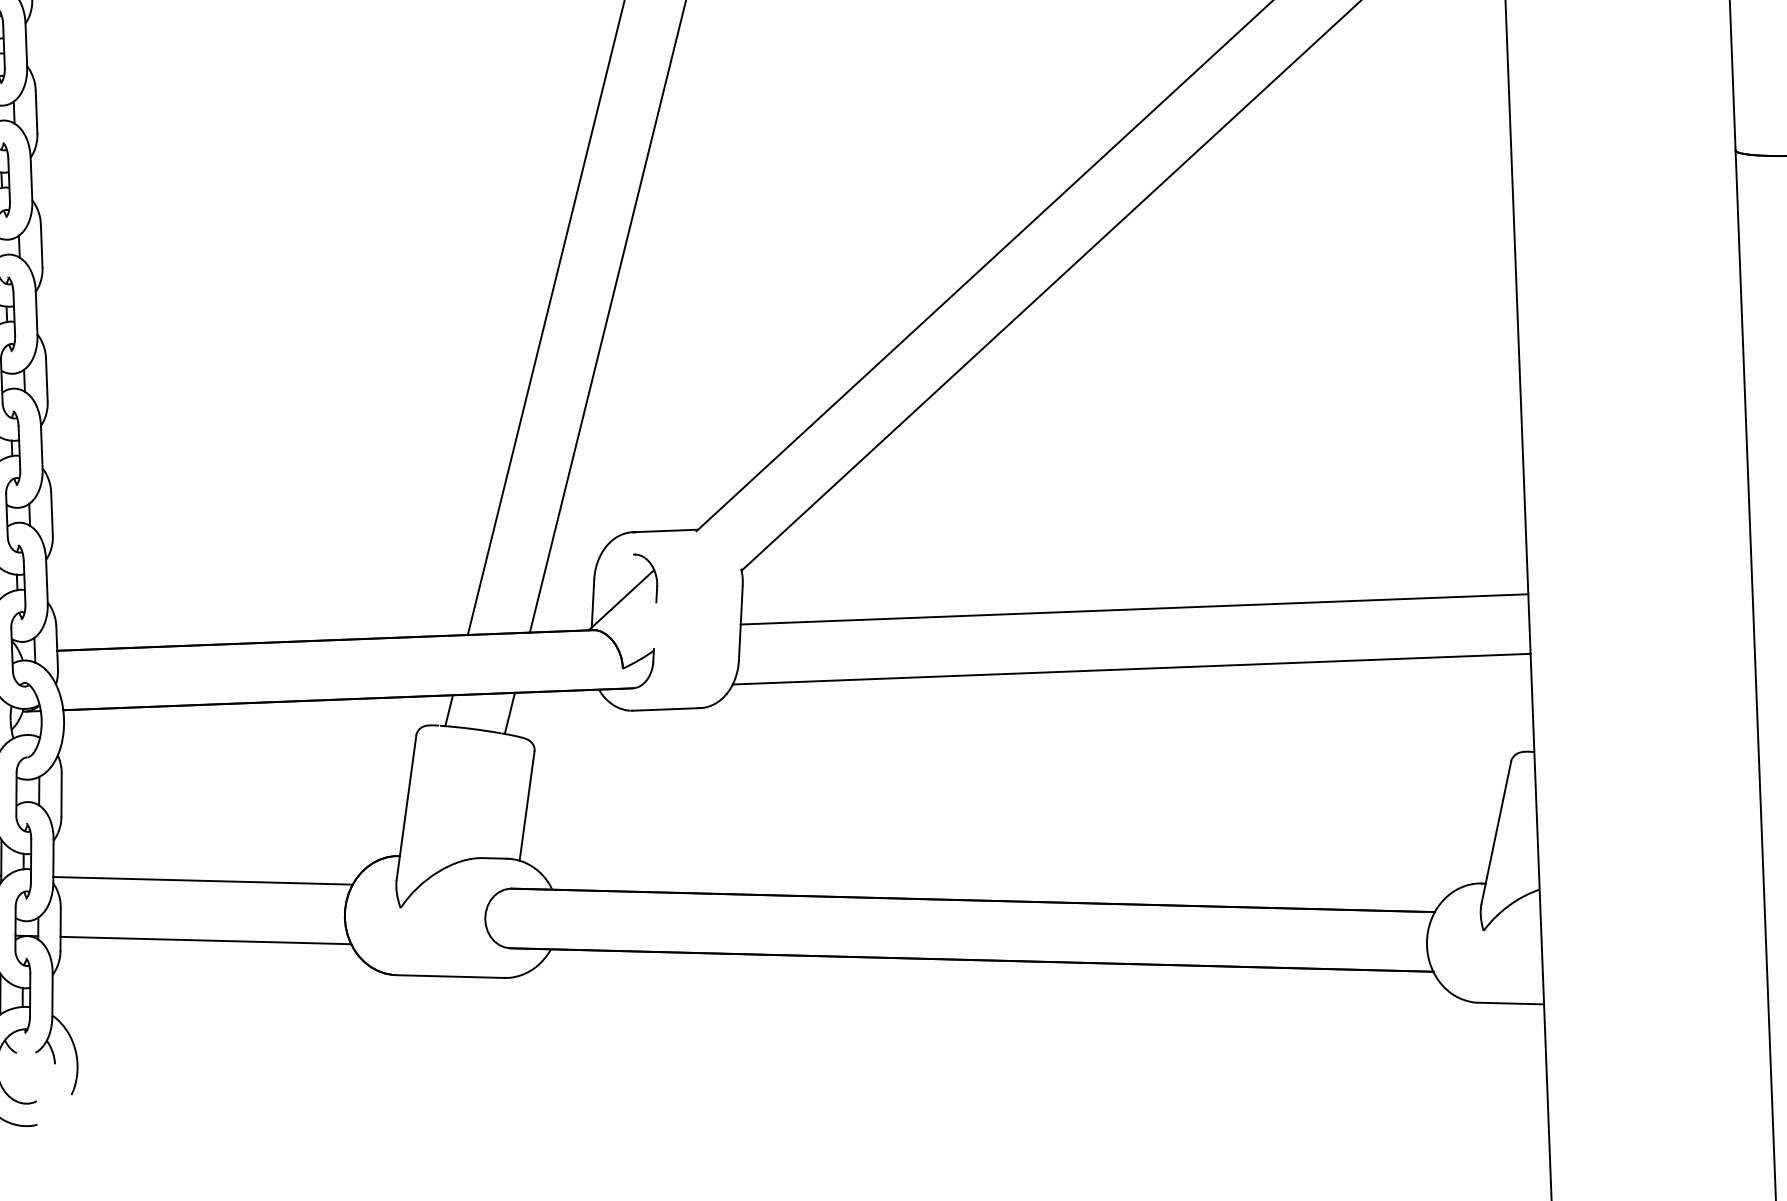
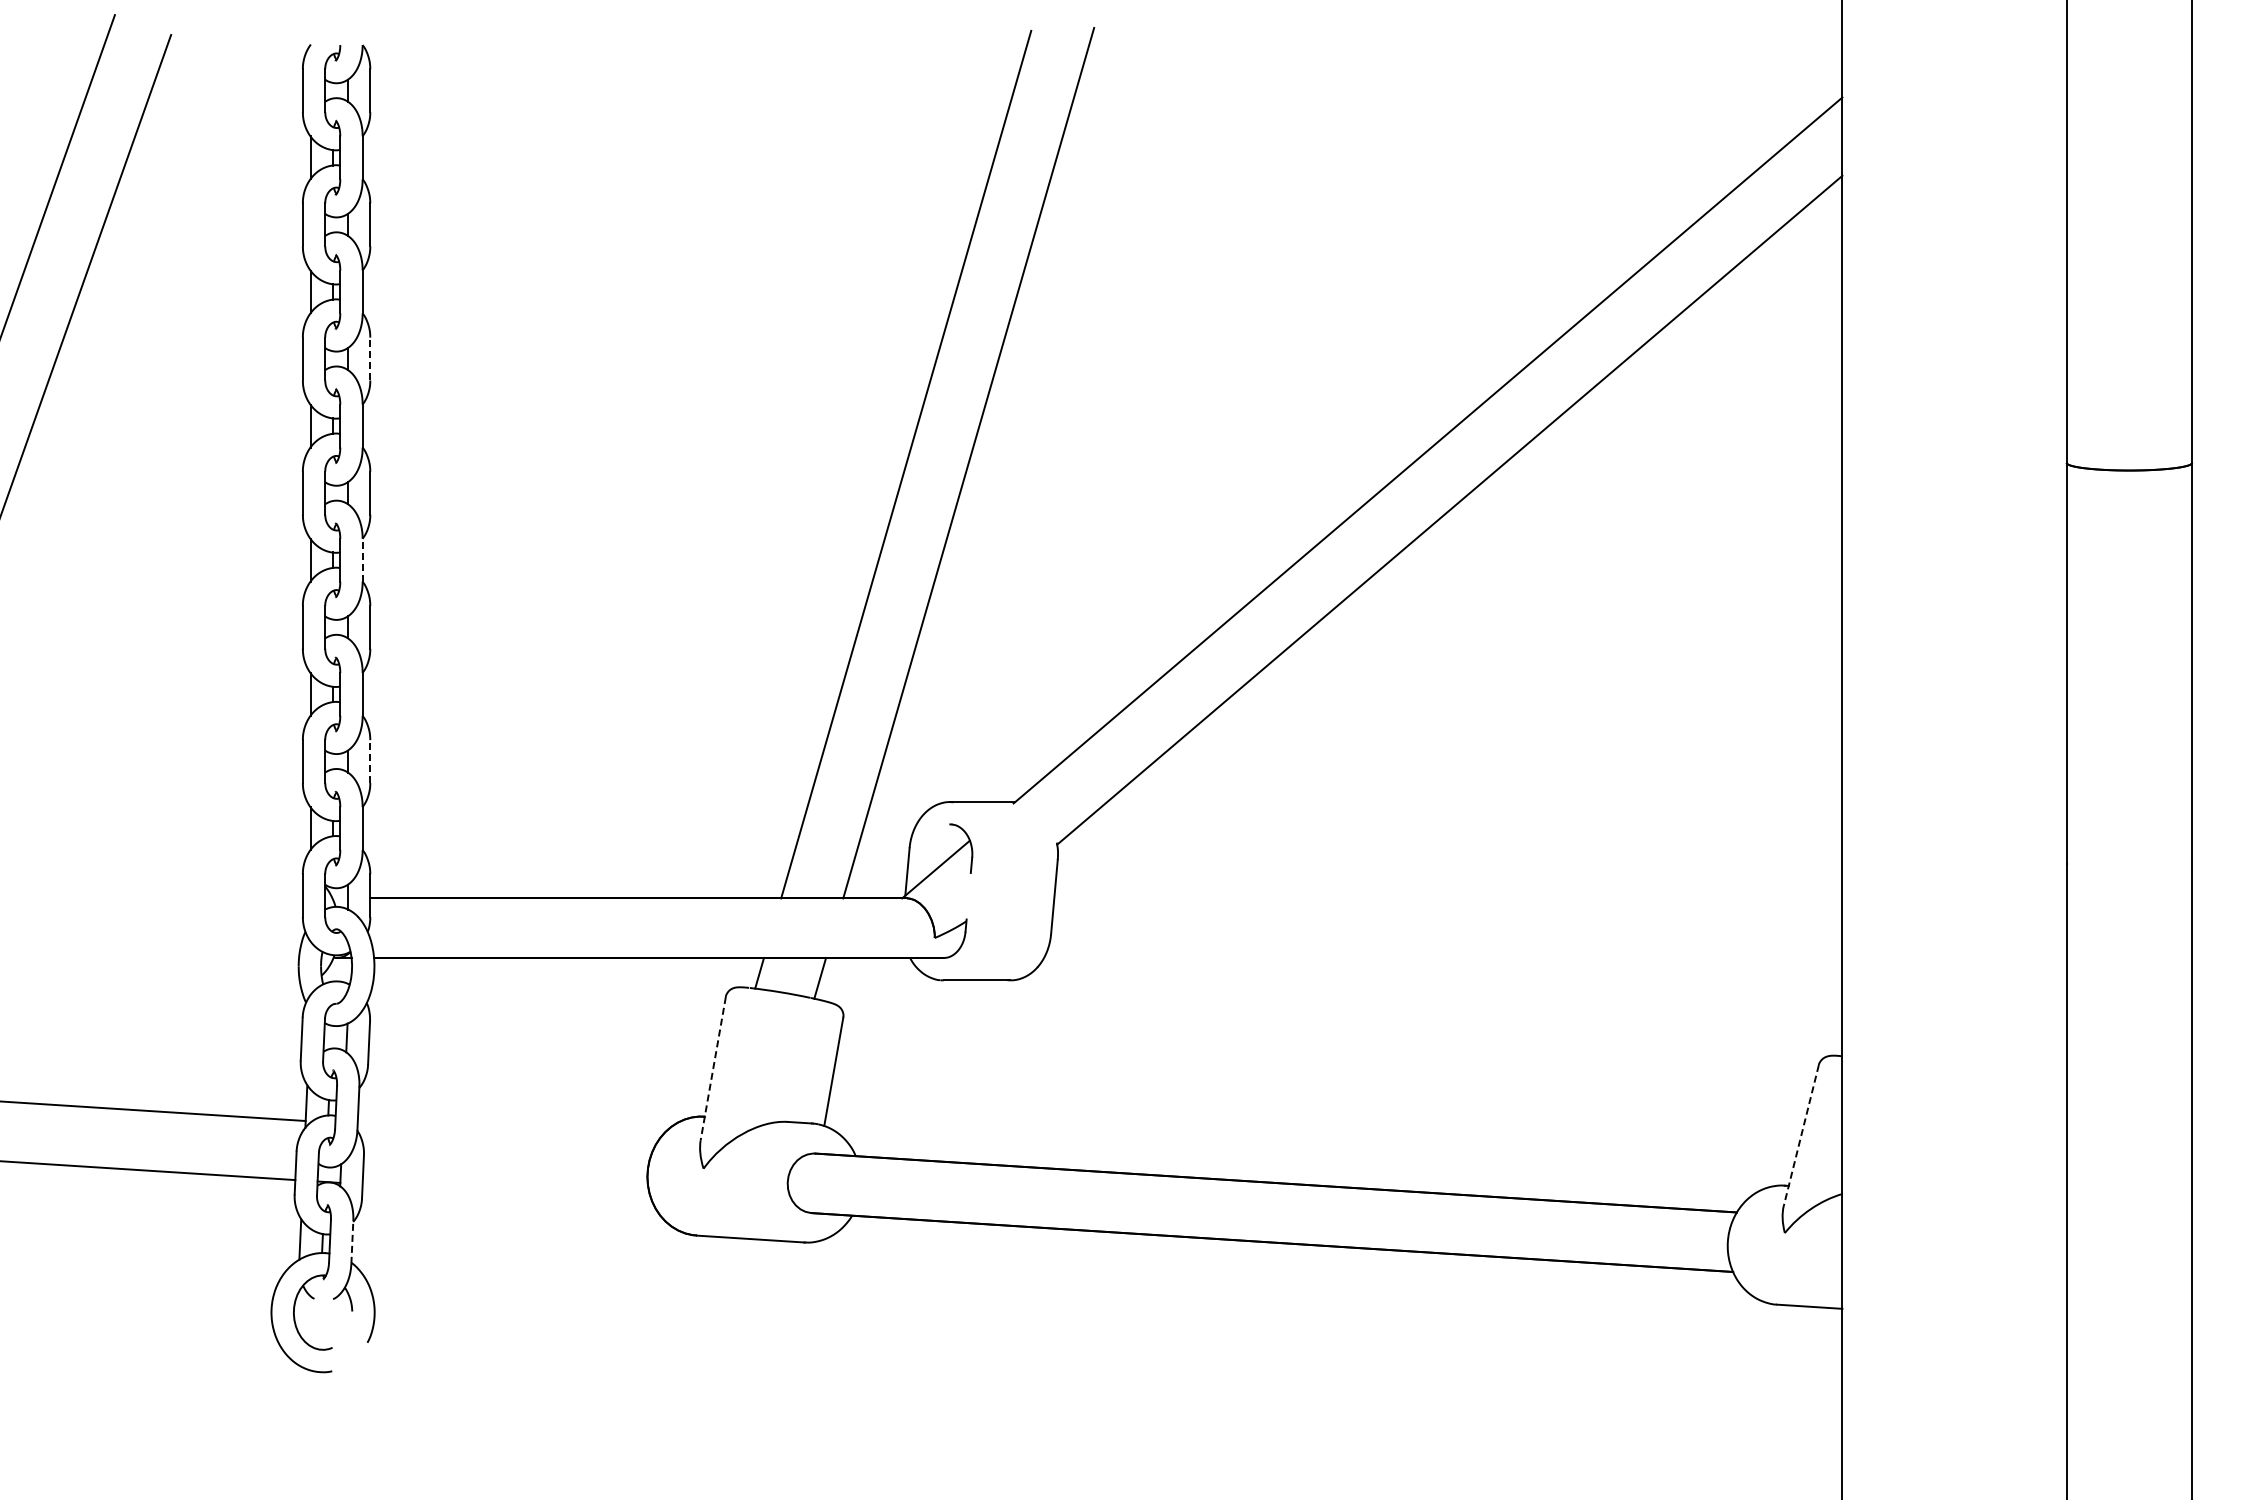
line: (36, 111) -> (370, 358), solid -> dashed
line: (36, 312) -> (362, 559), solid -> dashed
line: (52, 513) -> (370, 761), solid -> dashed
line: (1134, 609) -> (1448, 898), removed
line: (1131, 669) -> (1443, 958), removed
line: (406, 807) -> (713, 1068), solid -> dashed
line: (1496, 832) -> (1801, 1135), solid -> dashed
line: (202, 880) -> (506, 1133), removed
line: (205, 940) -> (507, 1193), removed
line: (52, 994) -> (352, 1241), solid -> dashed

